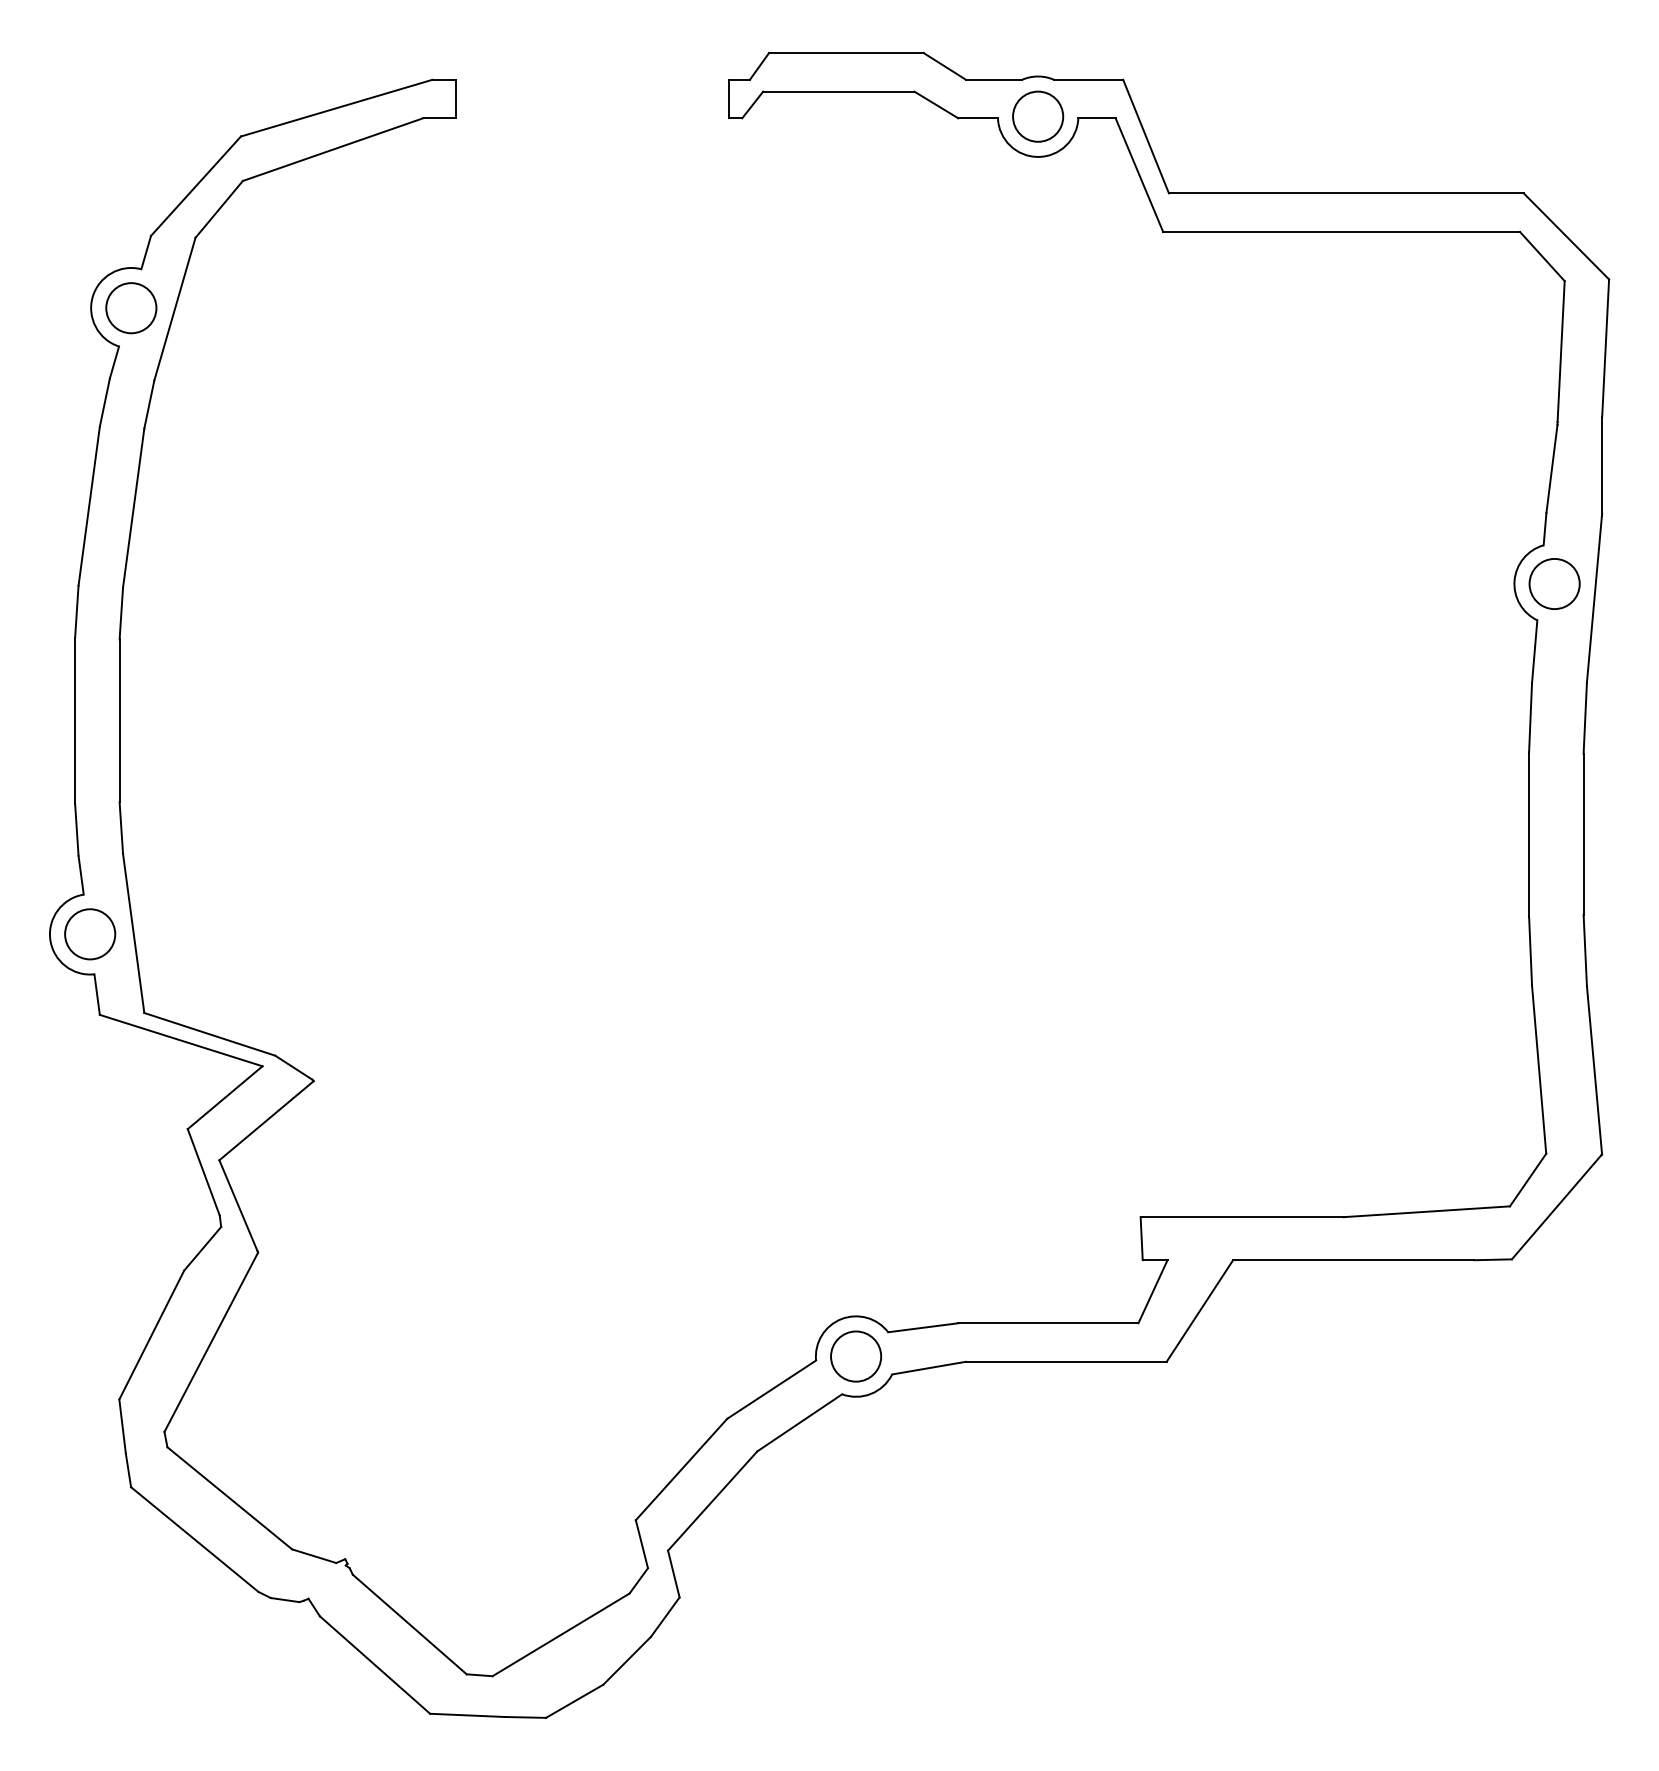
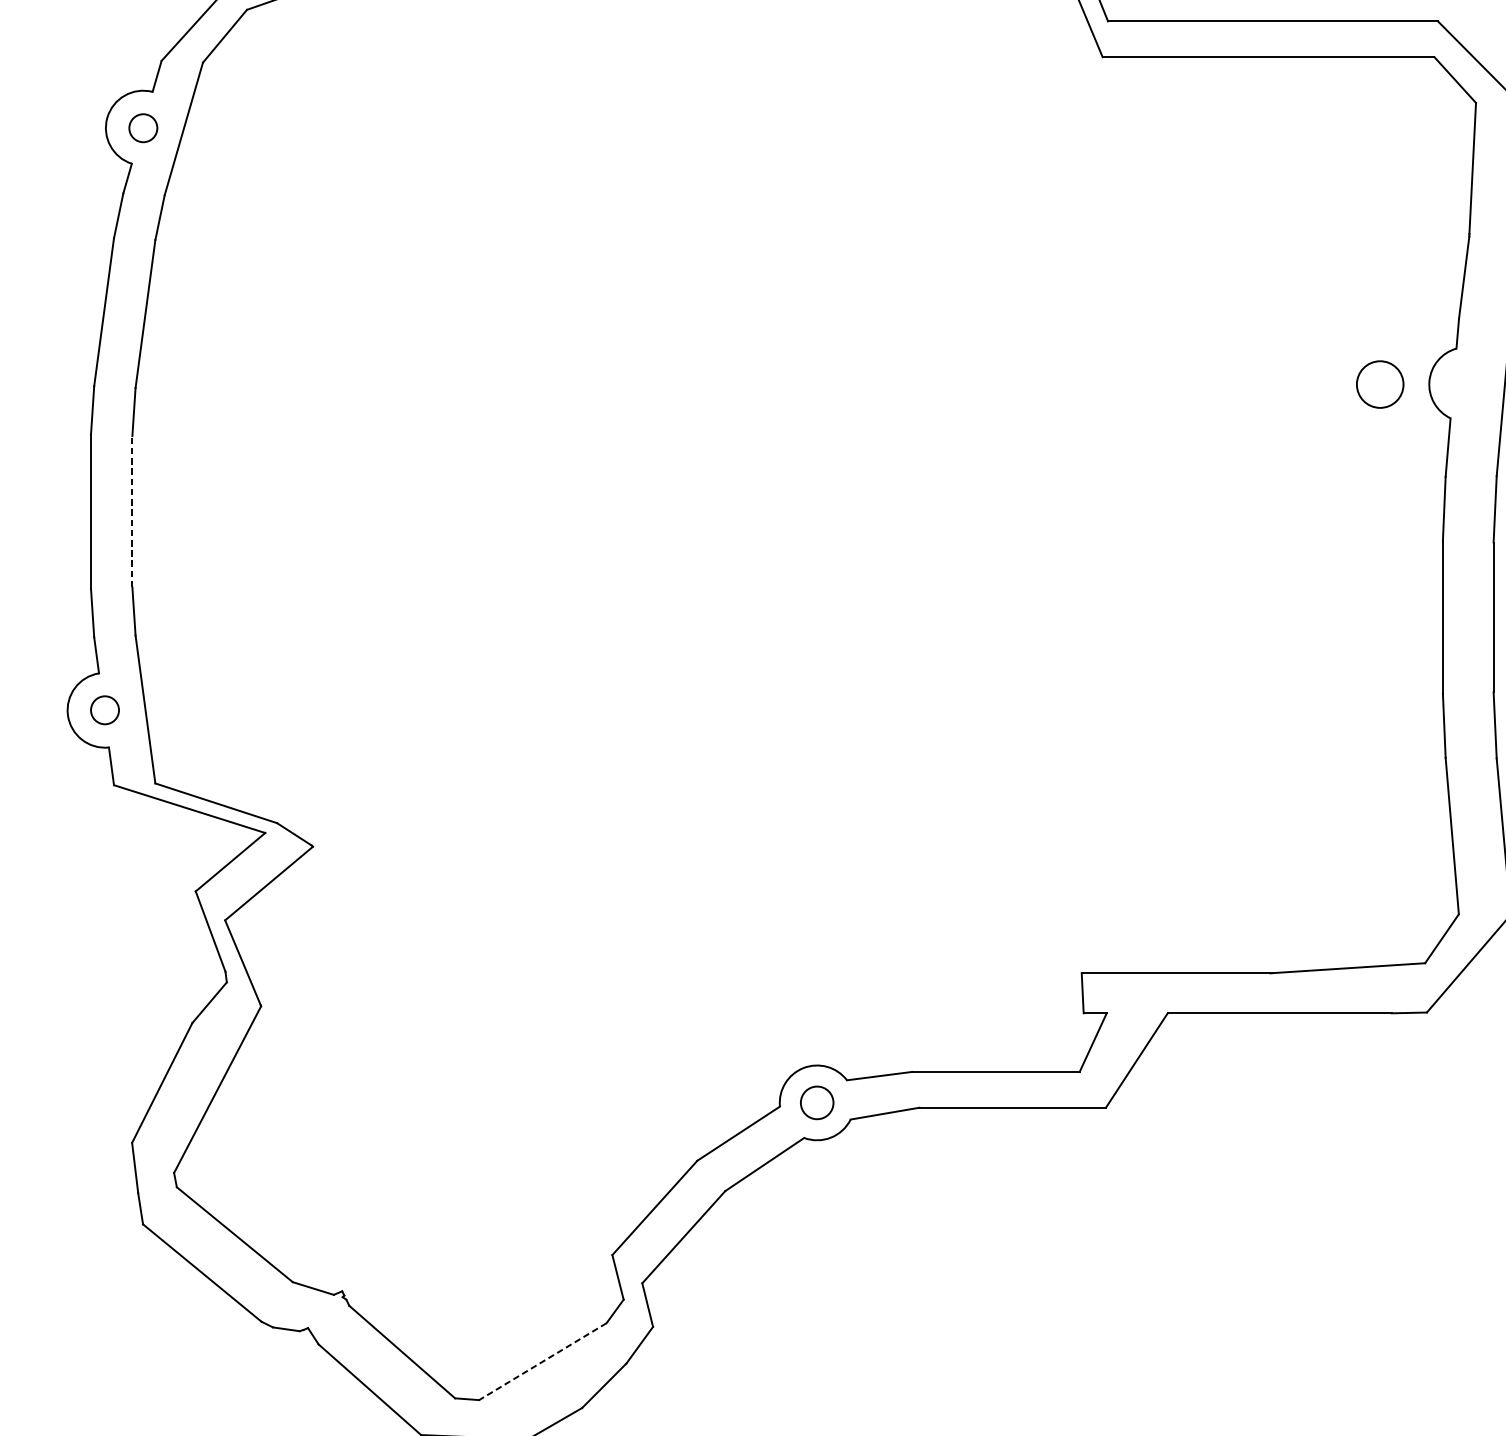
circle: (131, 308) -> (143, 128), size x0.6
circle: (1554, 583) -> (1380, 384), moved
line: (119, 720) -> (132, 511), solid -> dashed
circle: (90, 934) -> (105, 710), size x0.6
circle: (856, 1356) -> (817, 1102), size x0.7
line: (560, 1635) -> (542, 1362), solid -> dashed

